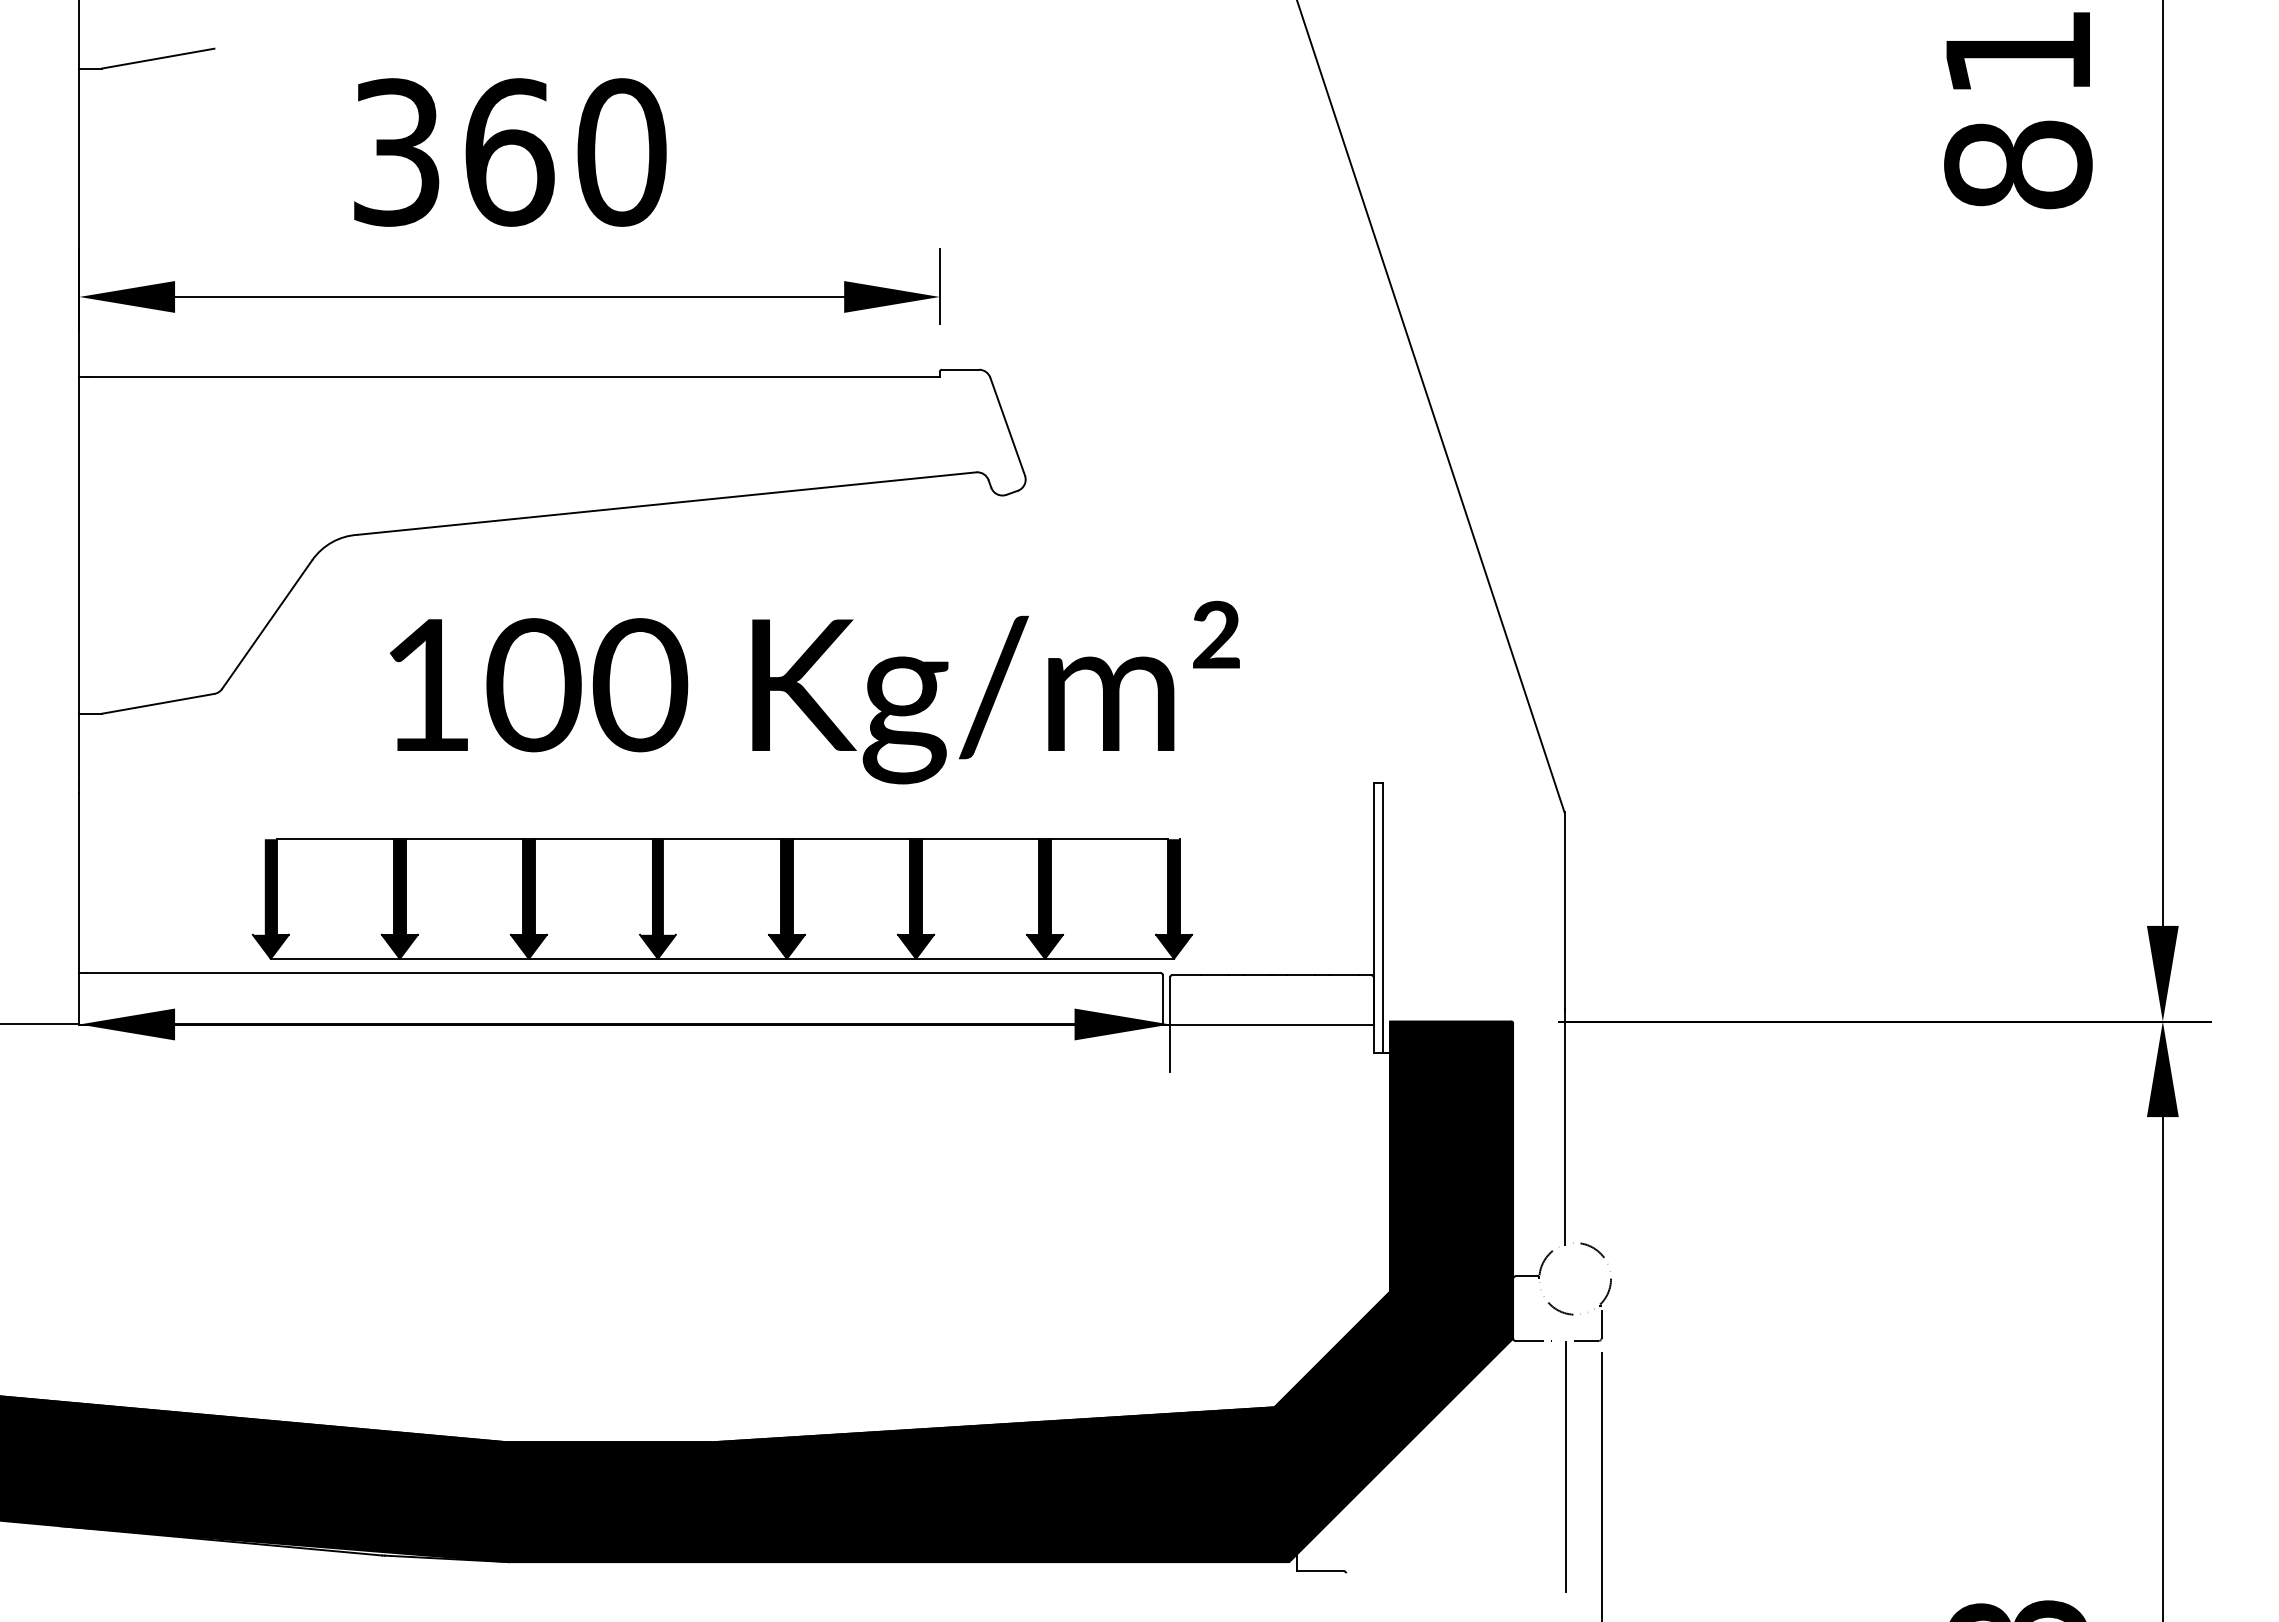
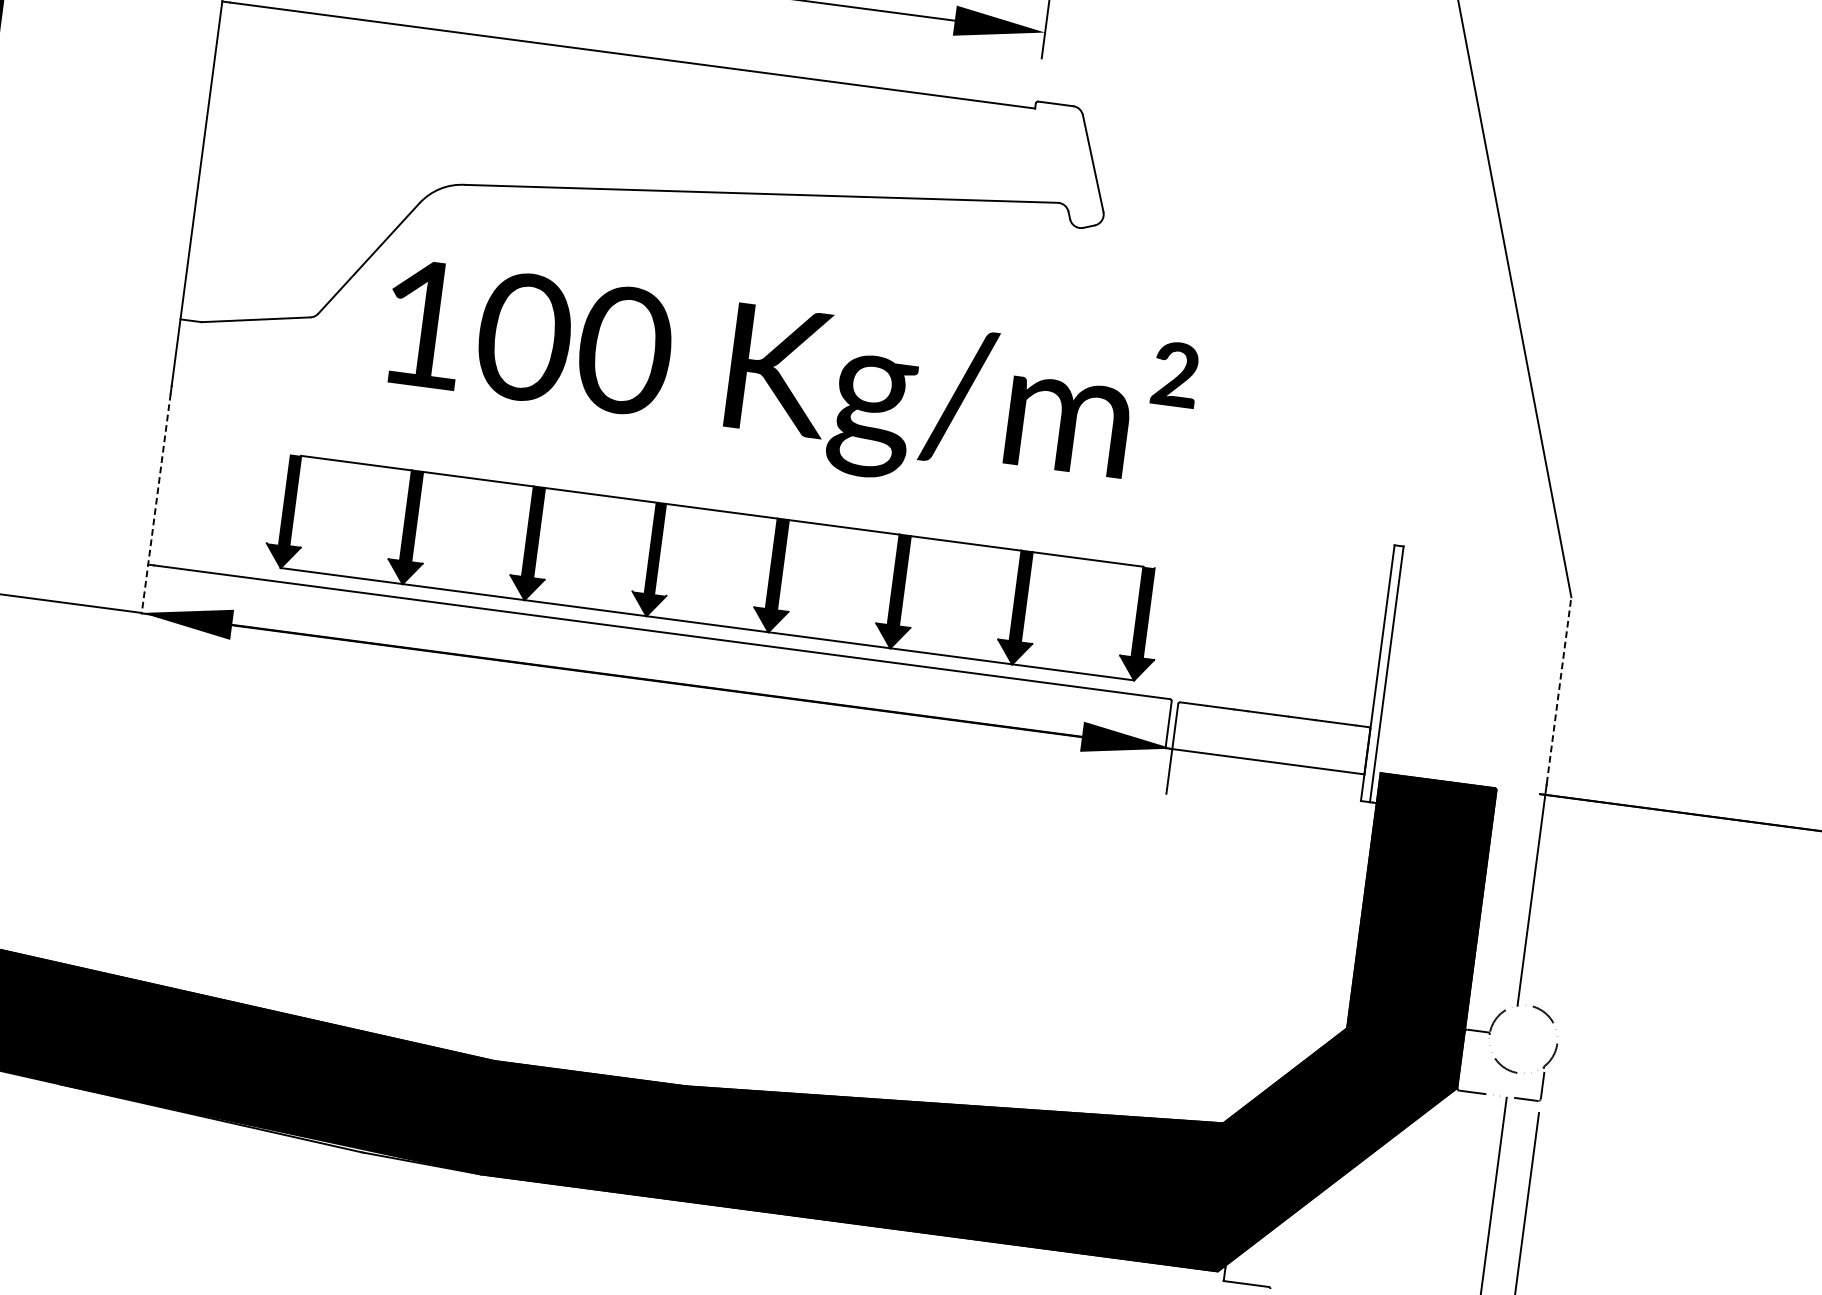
text: (814, 692) -> (788, 379), moved
part: (722, 898) -> (714, 567), moved
line: (79, 908) -> (156, 503), solid -> dashed
line: (1564, 910) -> (1559, 689), solid -> dashed

